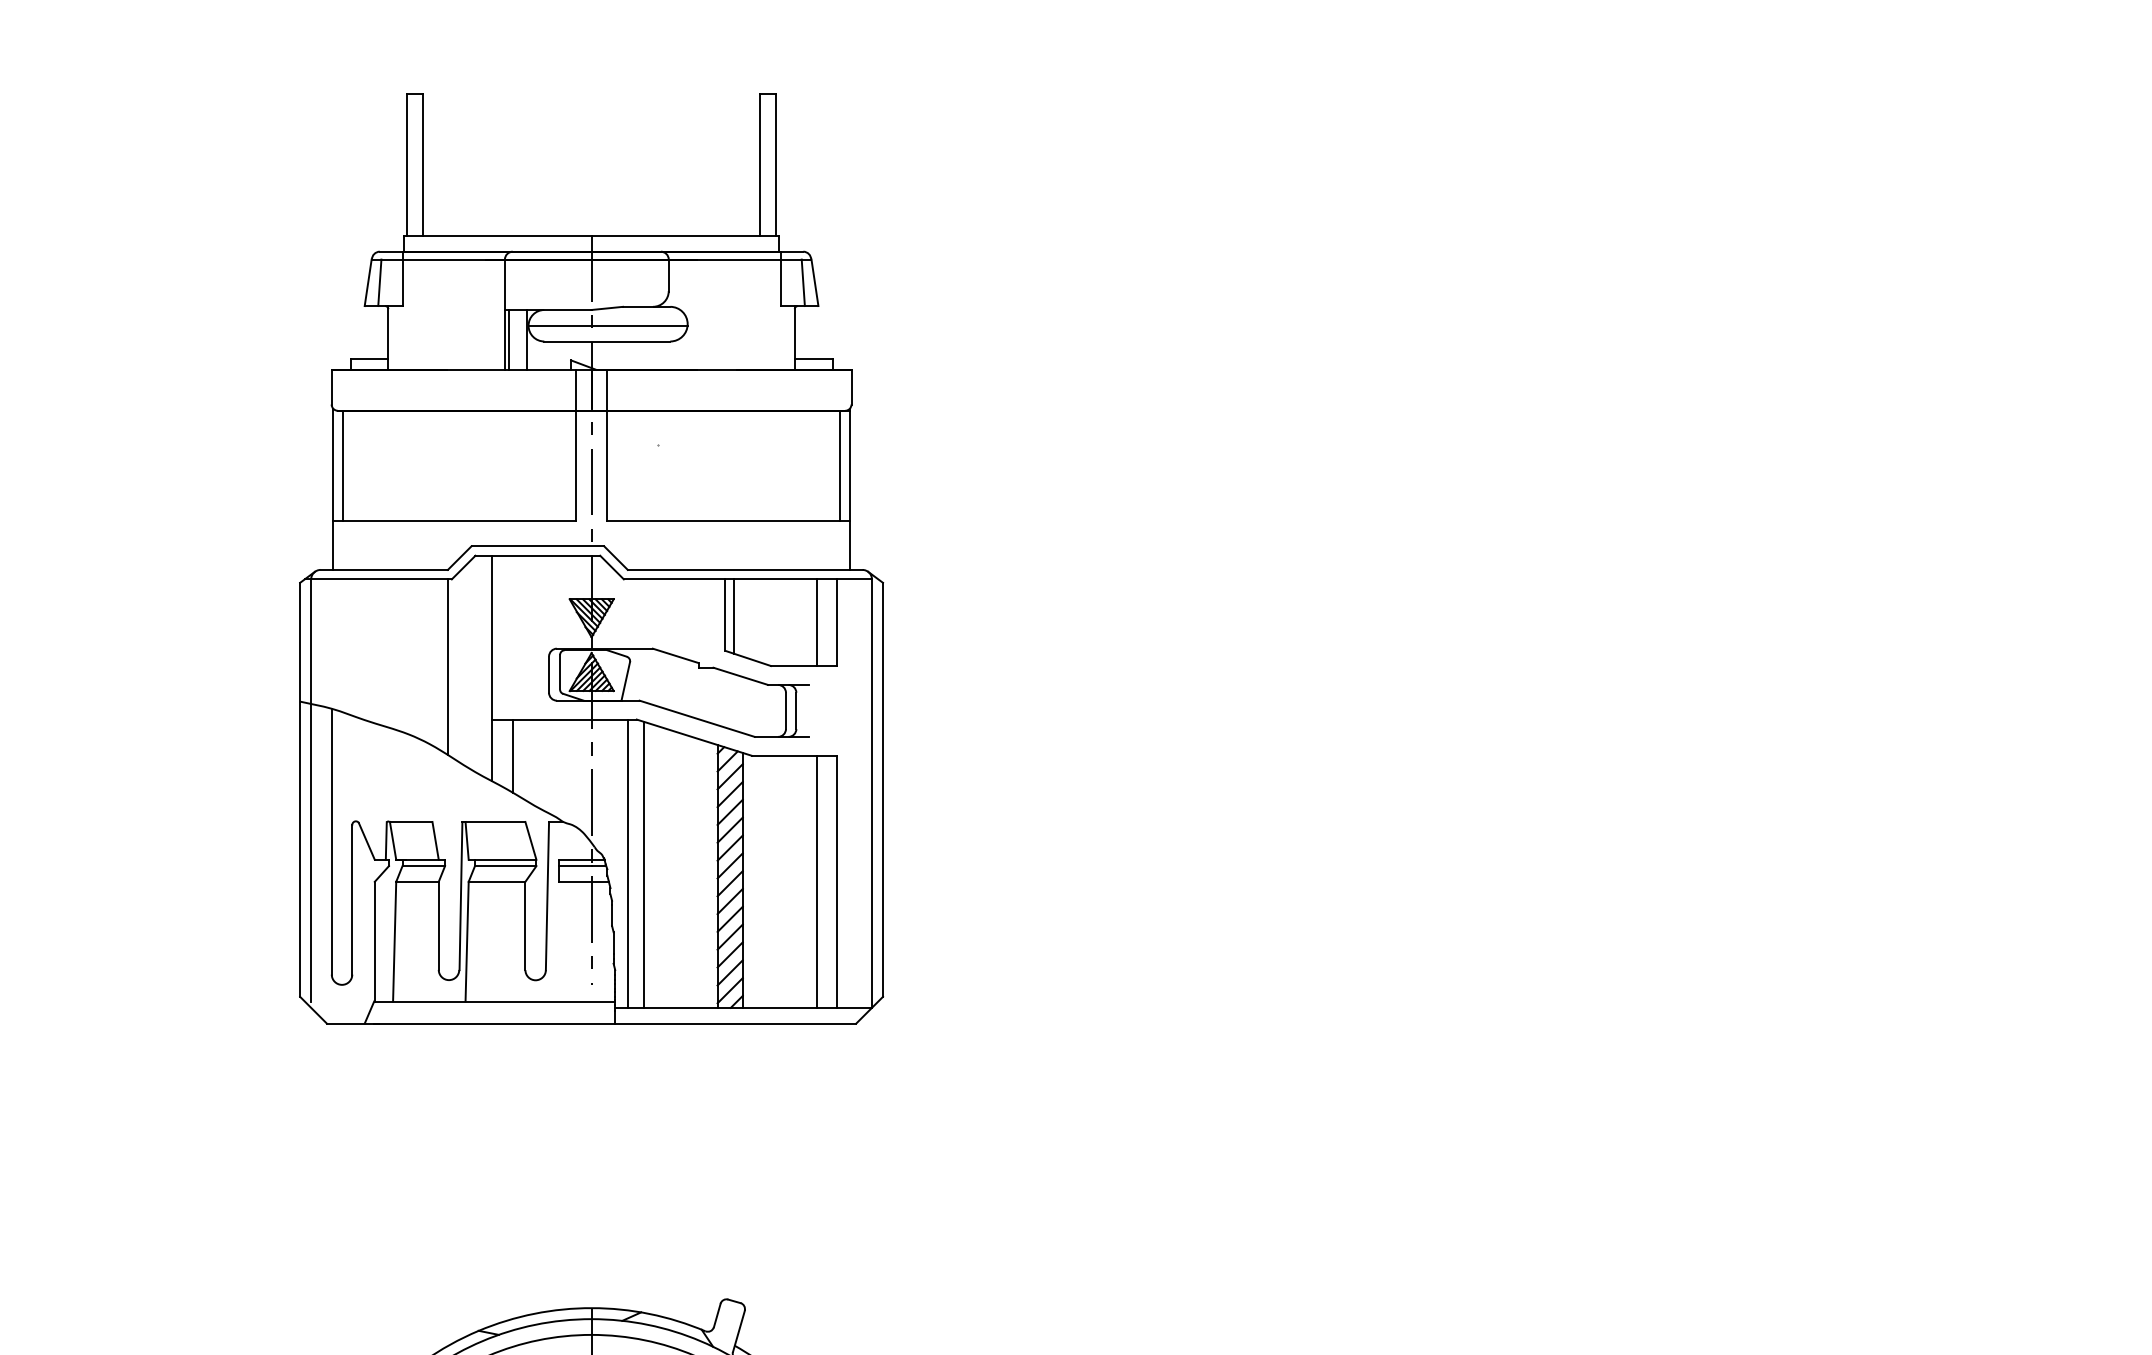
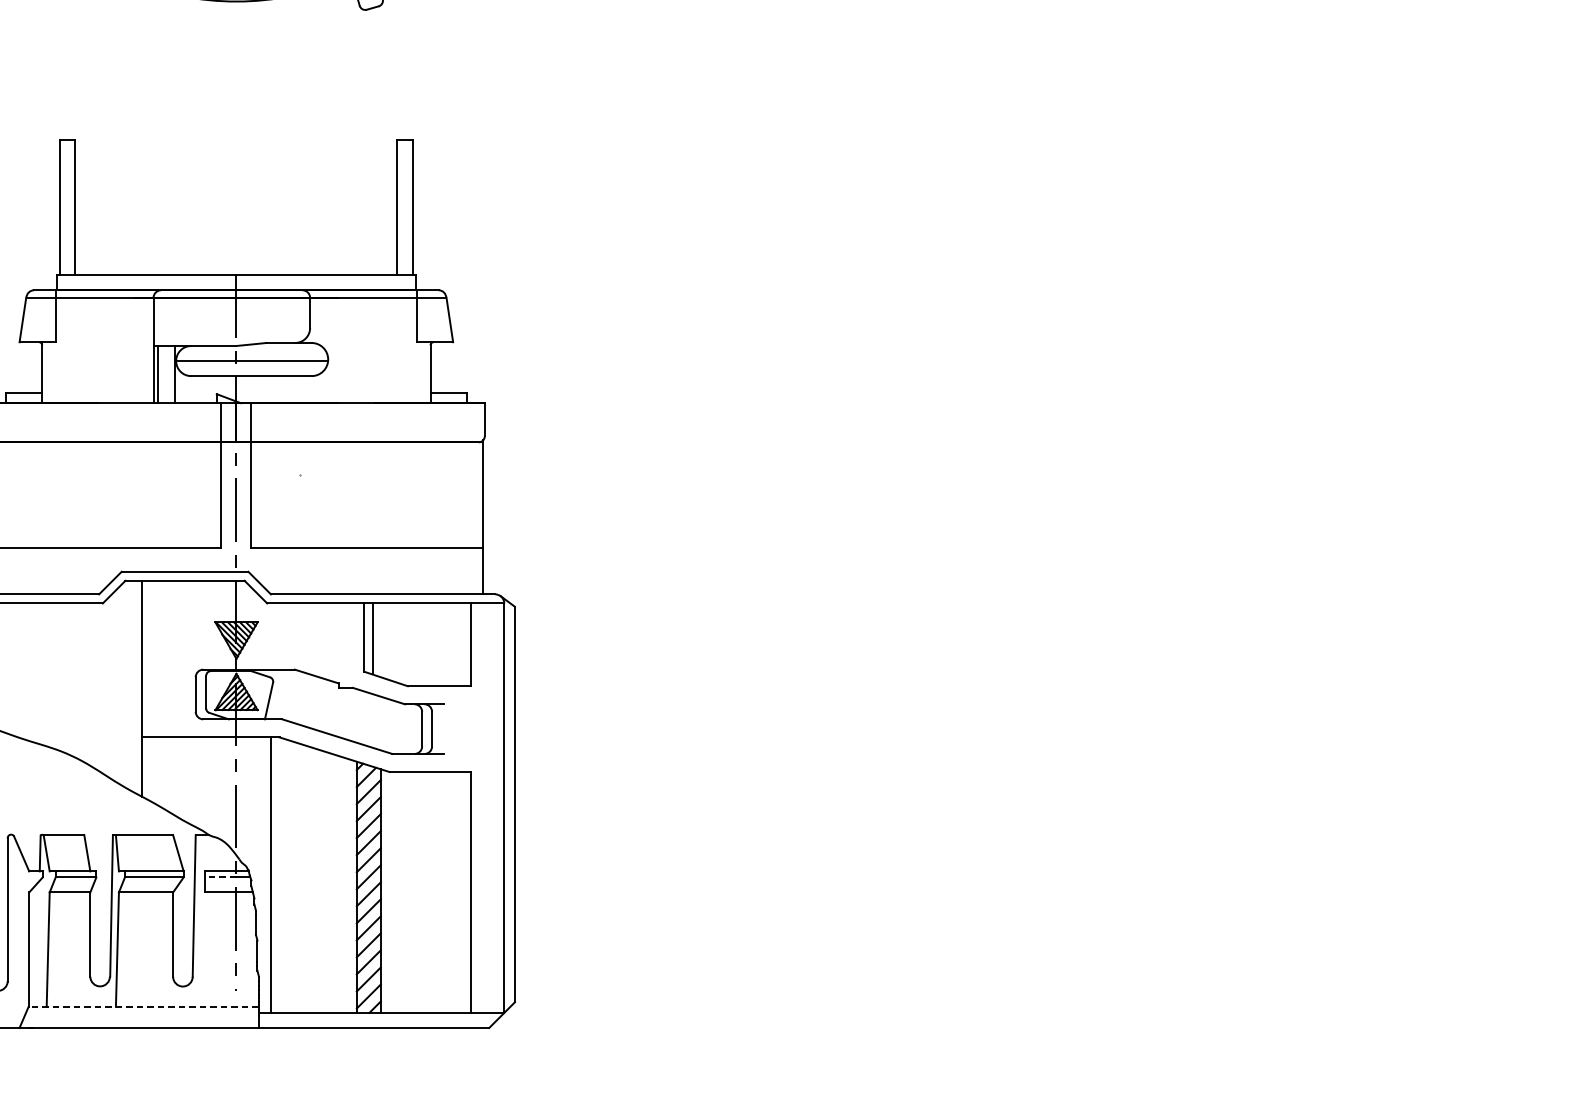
line: (379, 282) -> (33, 319), removed
line: (802, 282) -> (437, 319), removed
line: (840, 465) -> (474, 494), removed
line: (816, 622) -> (451, 644), removed
line: (447, 667) -> (98, 687), removed
line: (512, 755) -> (160, 771), removed
line: (643, 864) -> (285, 875), removed
line: (575, 866) -> (221, 877), solid -> dashed
line: (816, 881) -> (451, 892), removed
line: (494, 1001) -> (143, 1006), solid -> dashed

